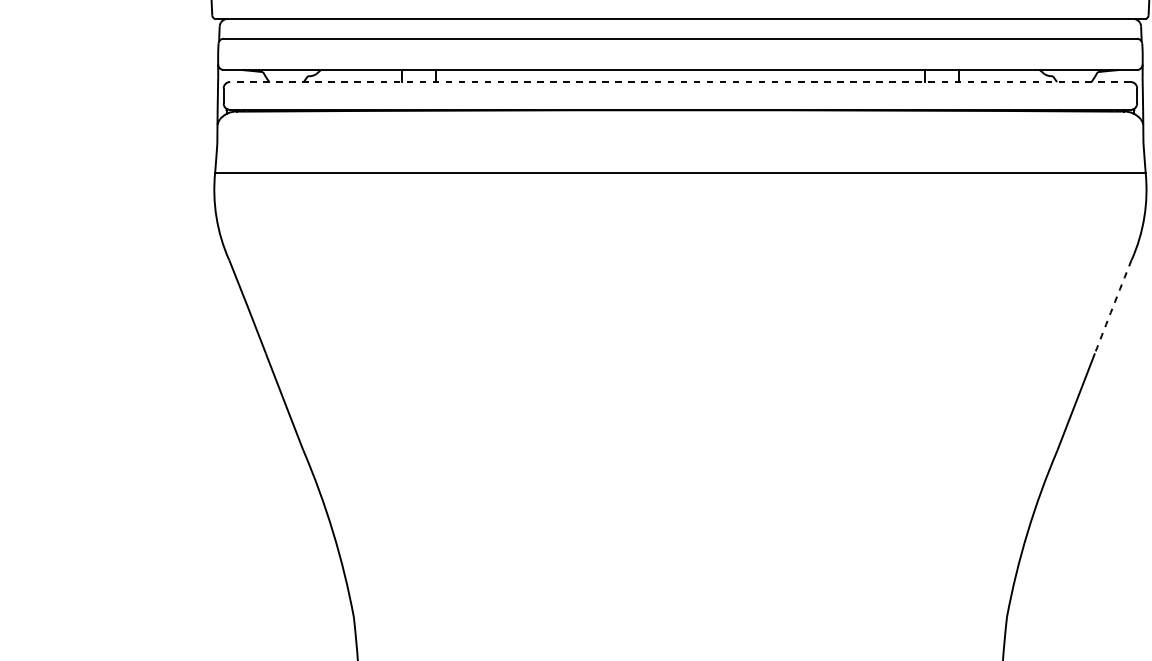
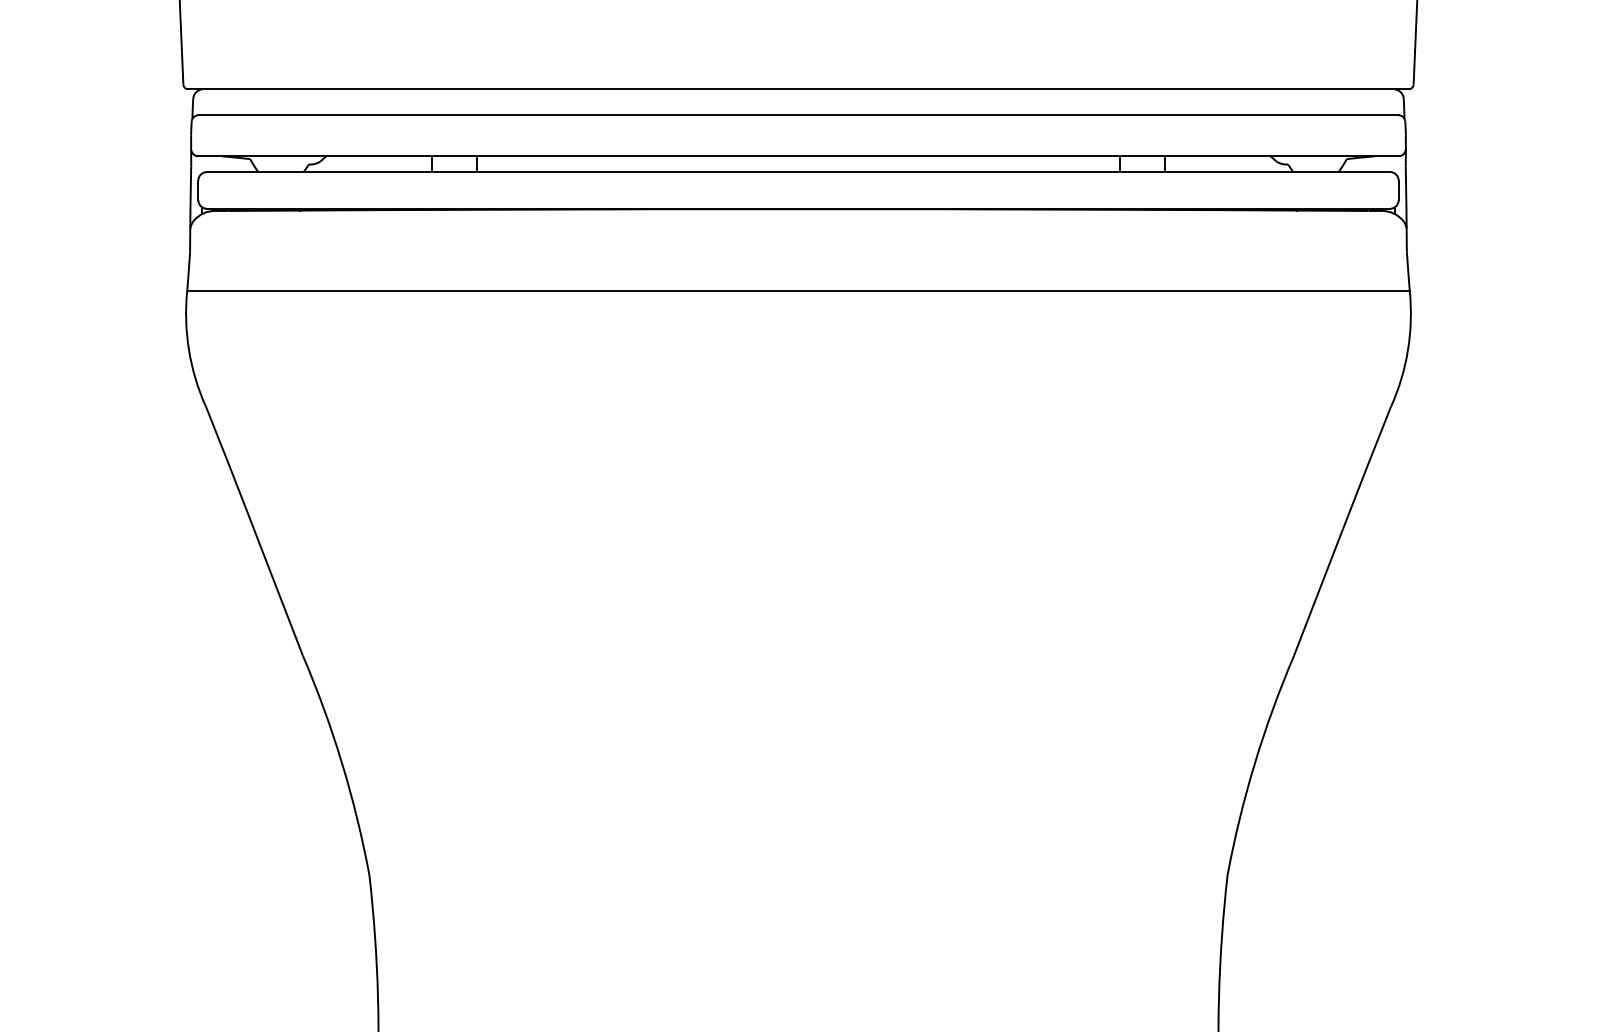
line: (680, 82) -> (798, 172), dashed -> solid
arc: (1113, 306) -> (1367, 467), dashed -> solid

